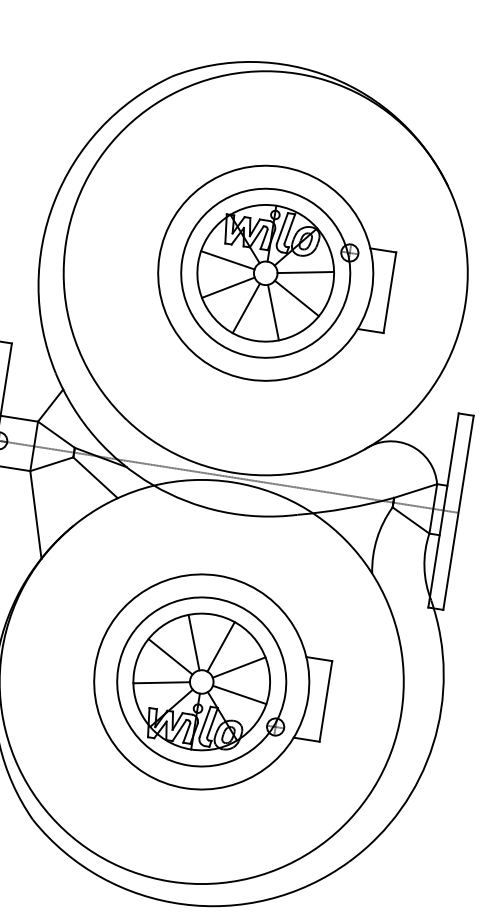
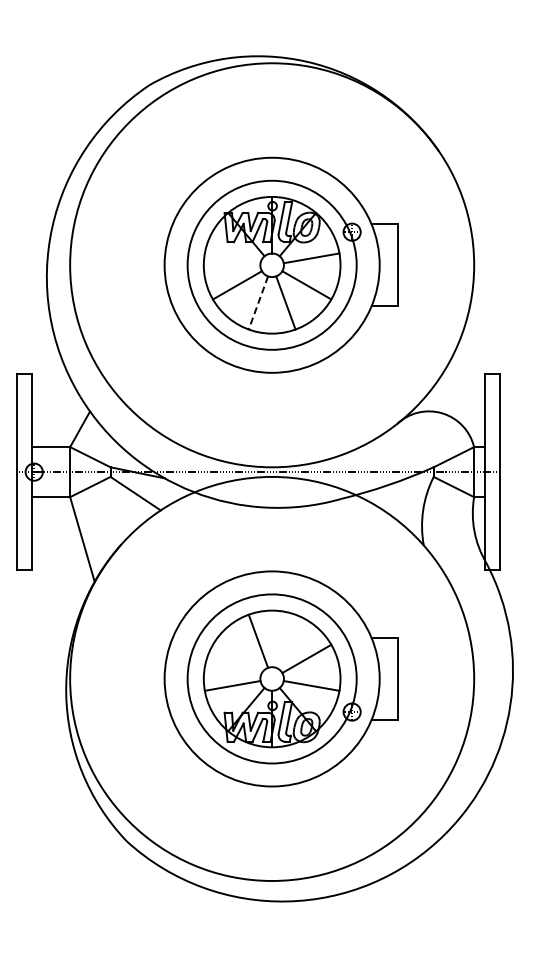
line: (227, 260) -> (232, 258), removed
line: (246, 308) -> (258, 303), solid -> dashed
line: (220, 646) -> (285, 640), removed
line: (170, 656) -> (237, 658), removed

